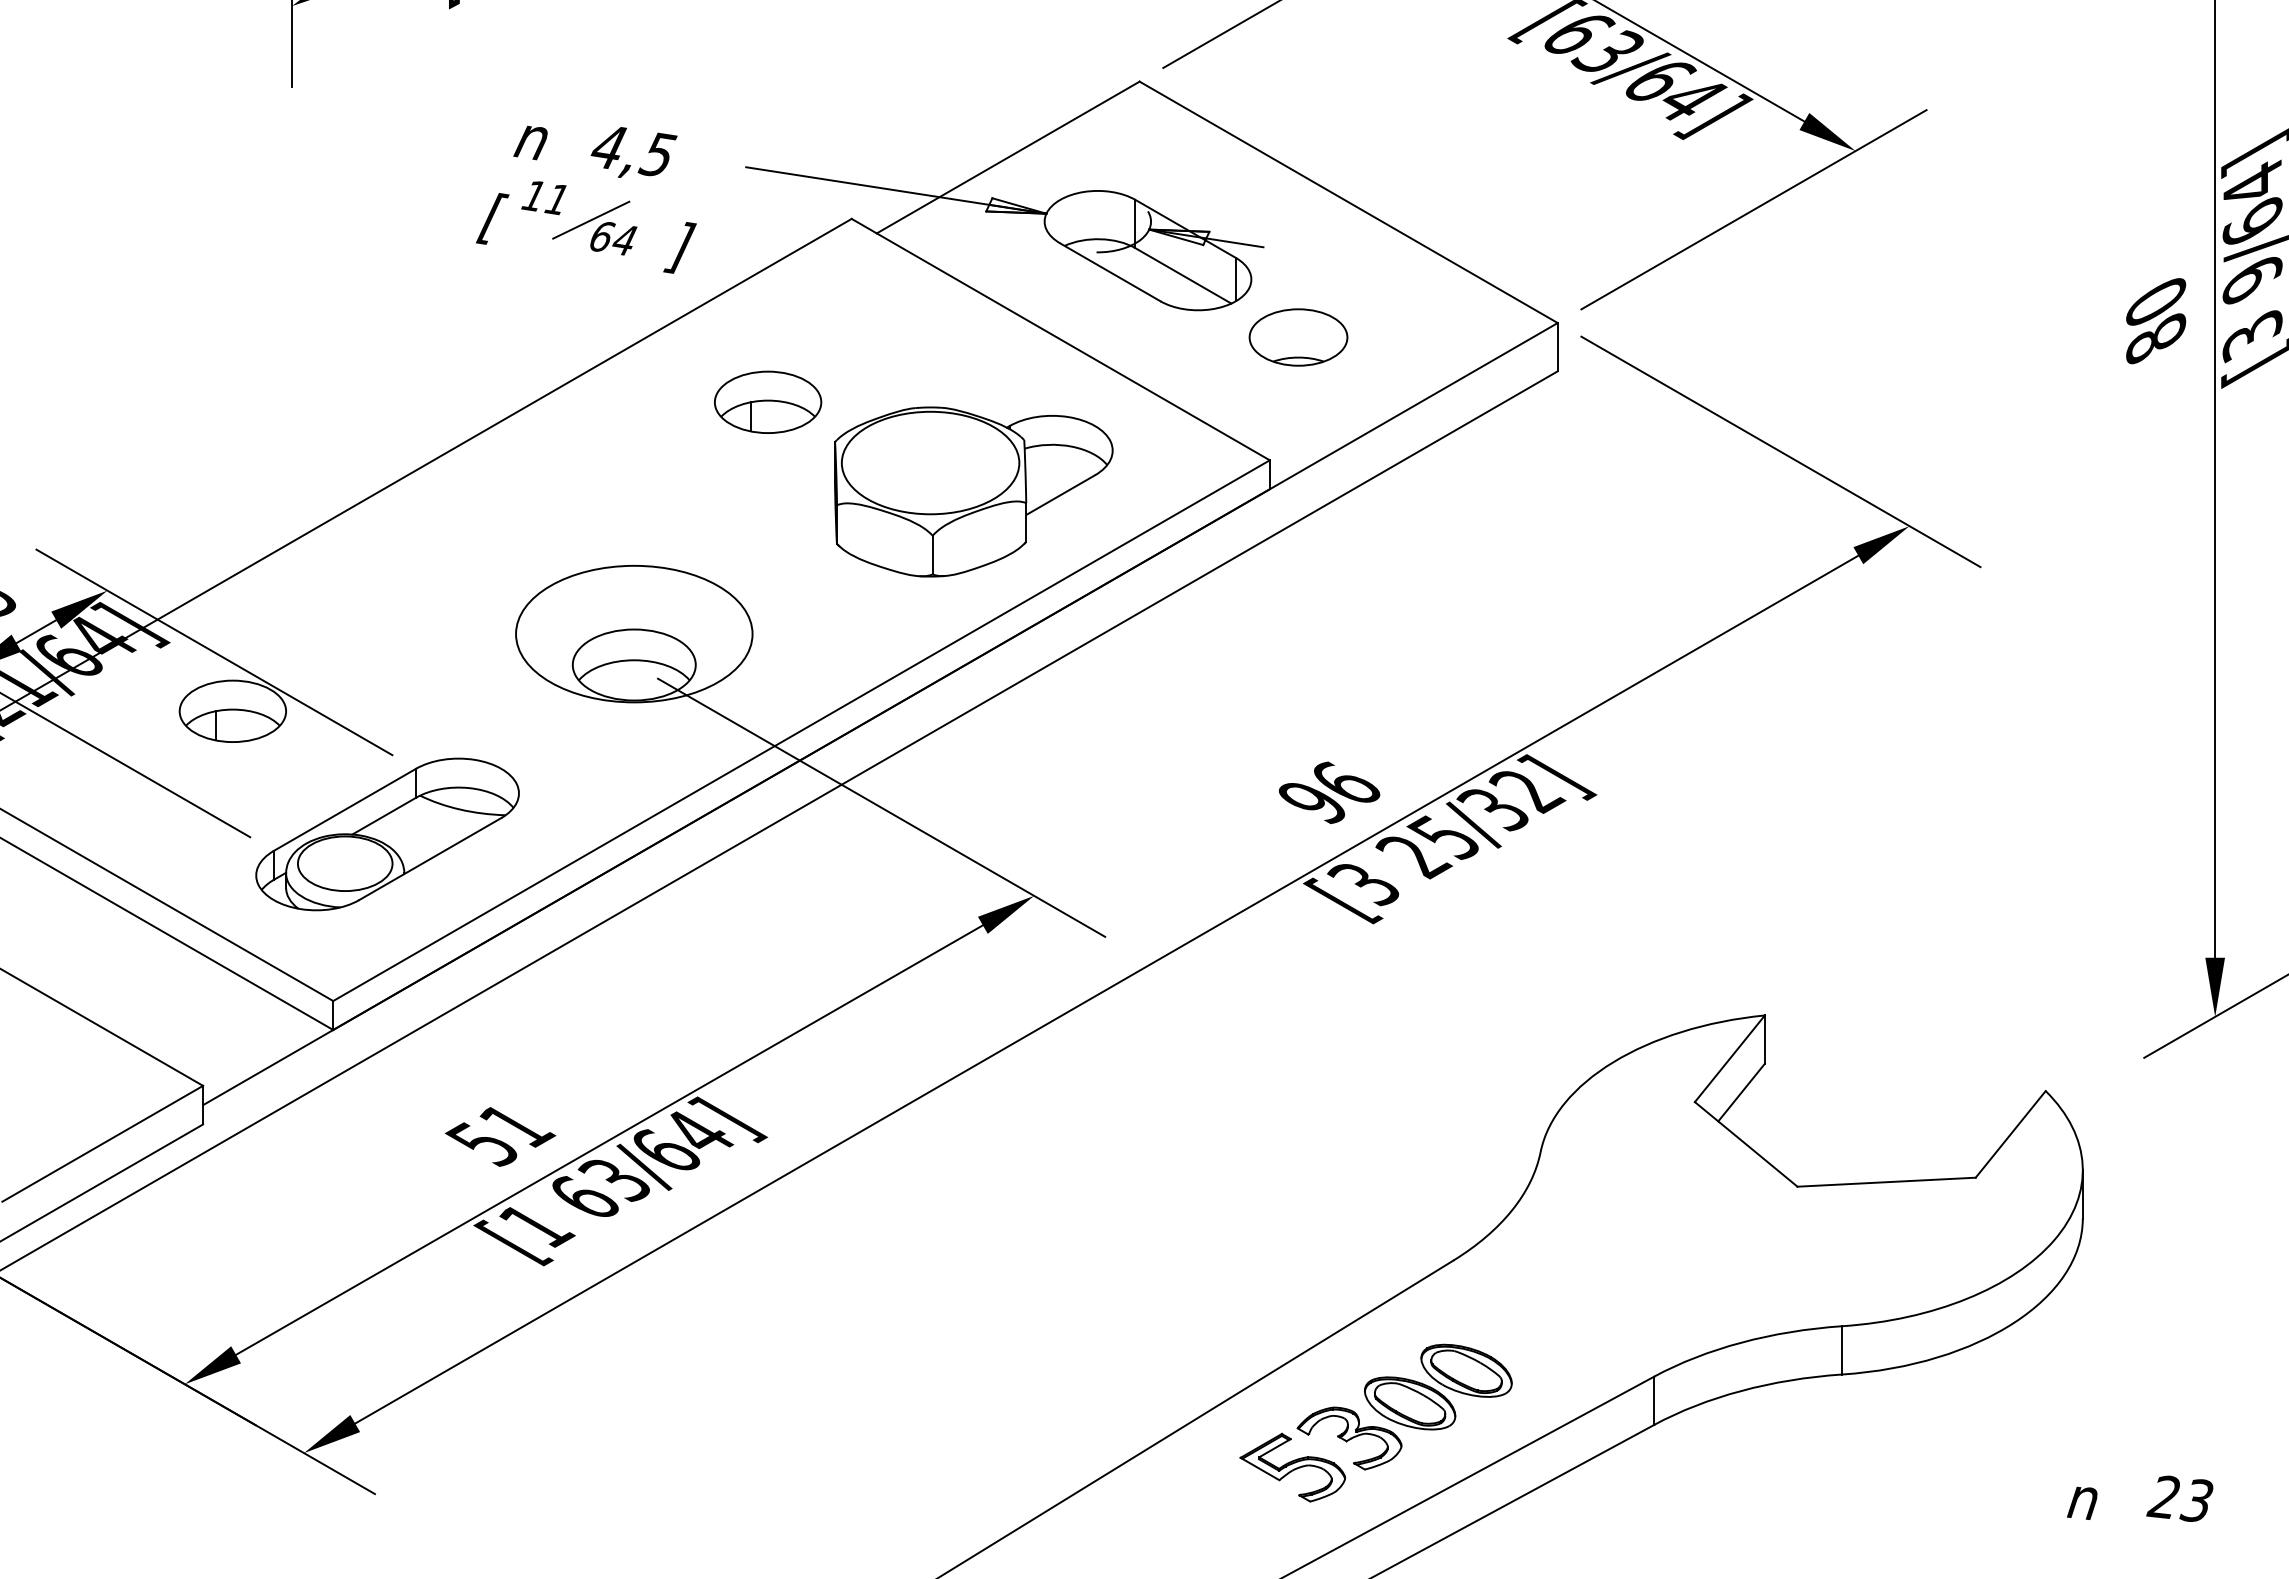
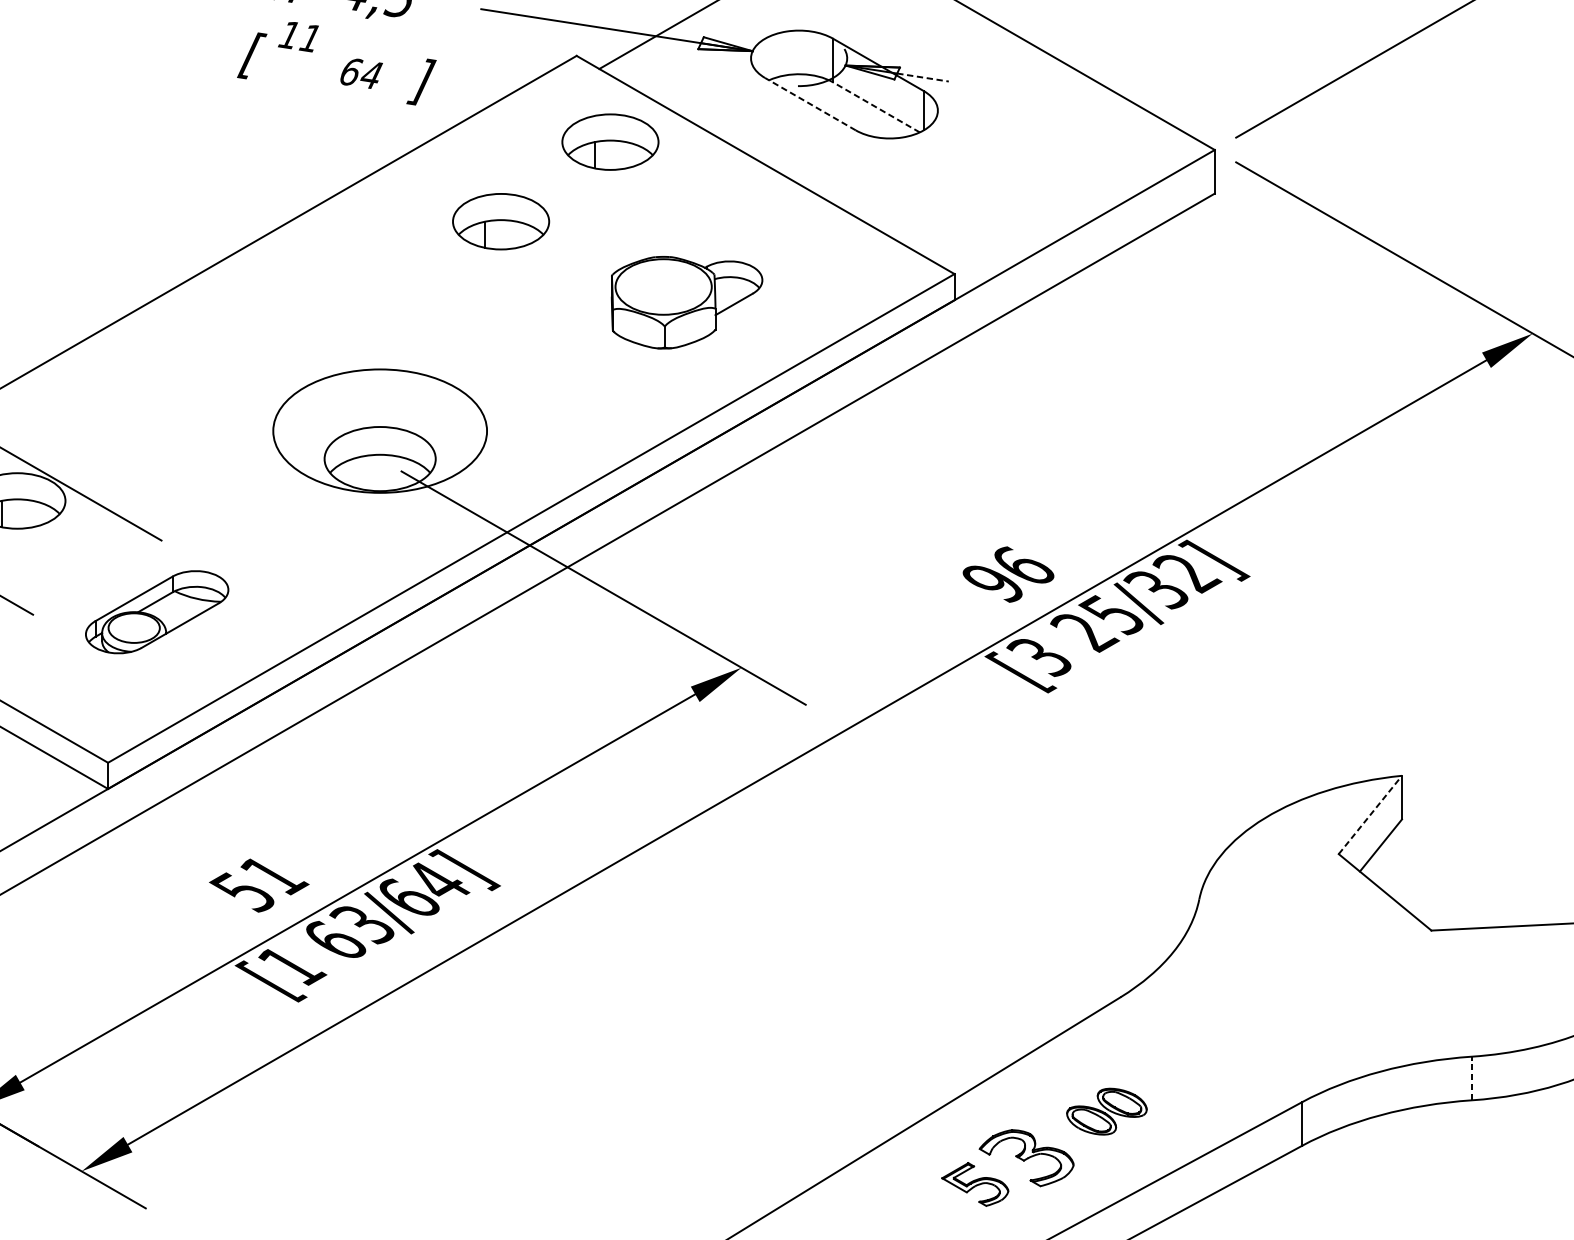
line: (591, 219) -> (341, 56), removed
line: (1234, 242) -> (922, 77), solid -> dashed
line: (1110, 272) -> (810, 104), solid -> dashed
line: (1183, 275) -> (876, 107), solid -> dashed
part: (889, 313) -> (610, 141), added
part: (1298, 337) -> (980, 163), removed
part: (973, 491) -> (686, 302), size x0.6
part: (387, 834) -> (157, 612), size x0.6
line: (1729, 1058) -> (1370, 814), solid -> dashed
line: (1842, 1349) -> (1472, 1077), solid -> dashed
part: (1438, 1386) -> (1107, 1111), size x0.6
part: (1292, 1467) -> (975, 1184), size x0.7

